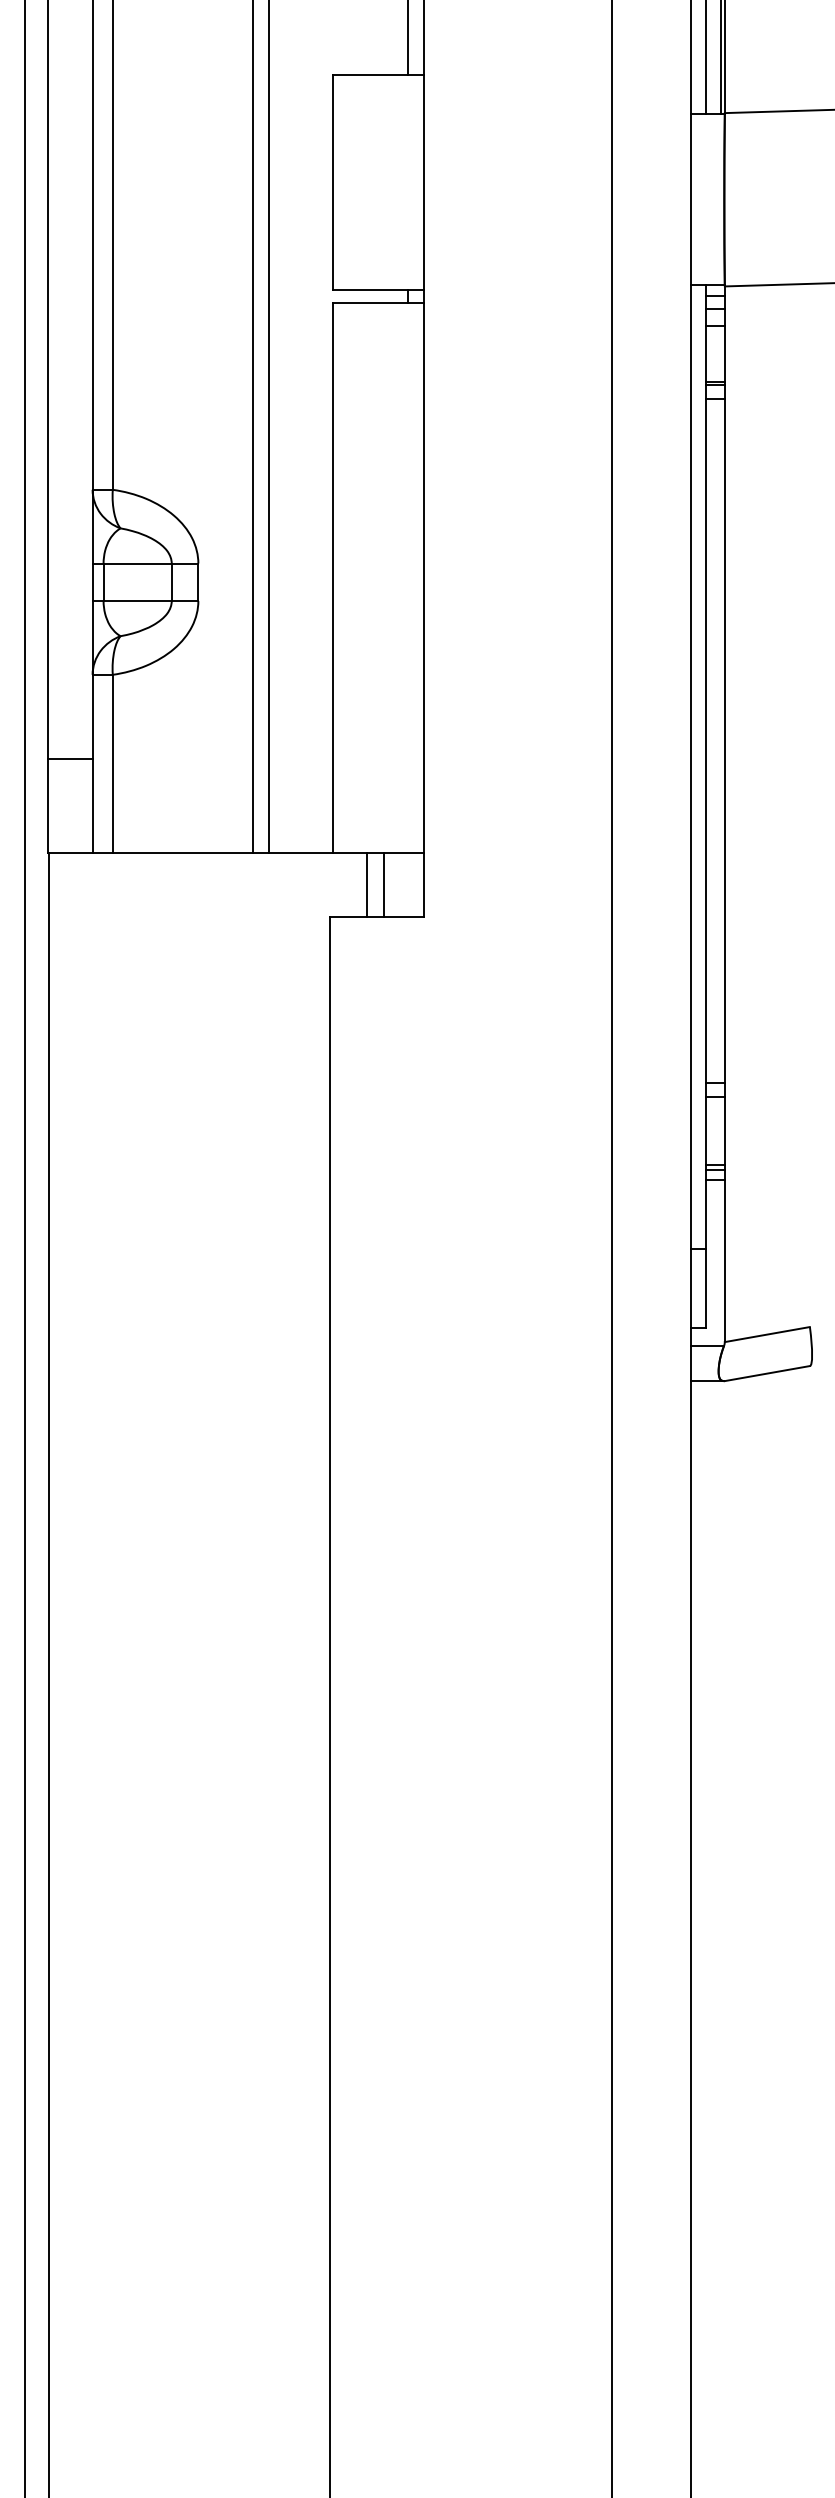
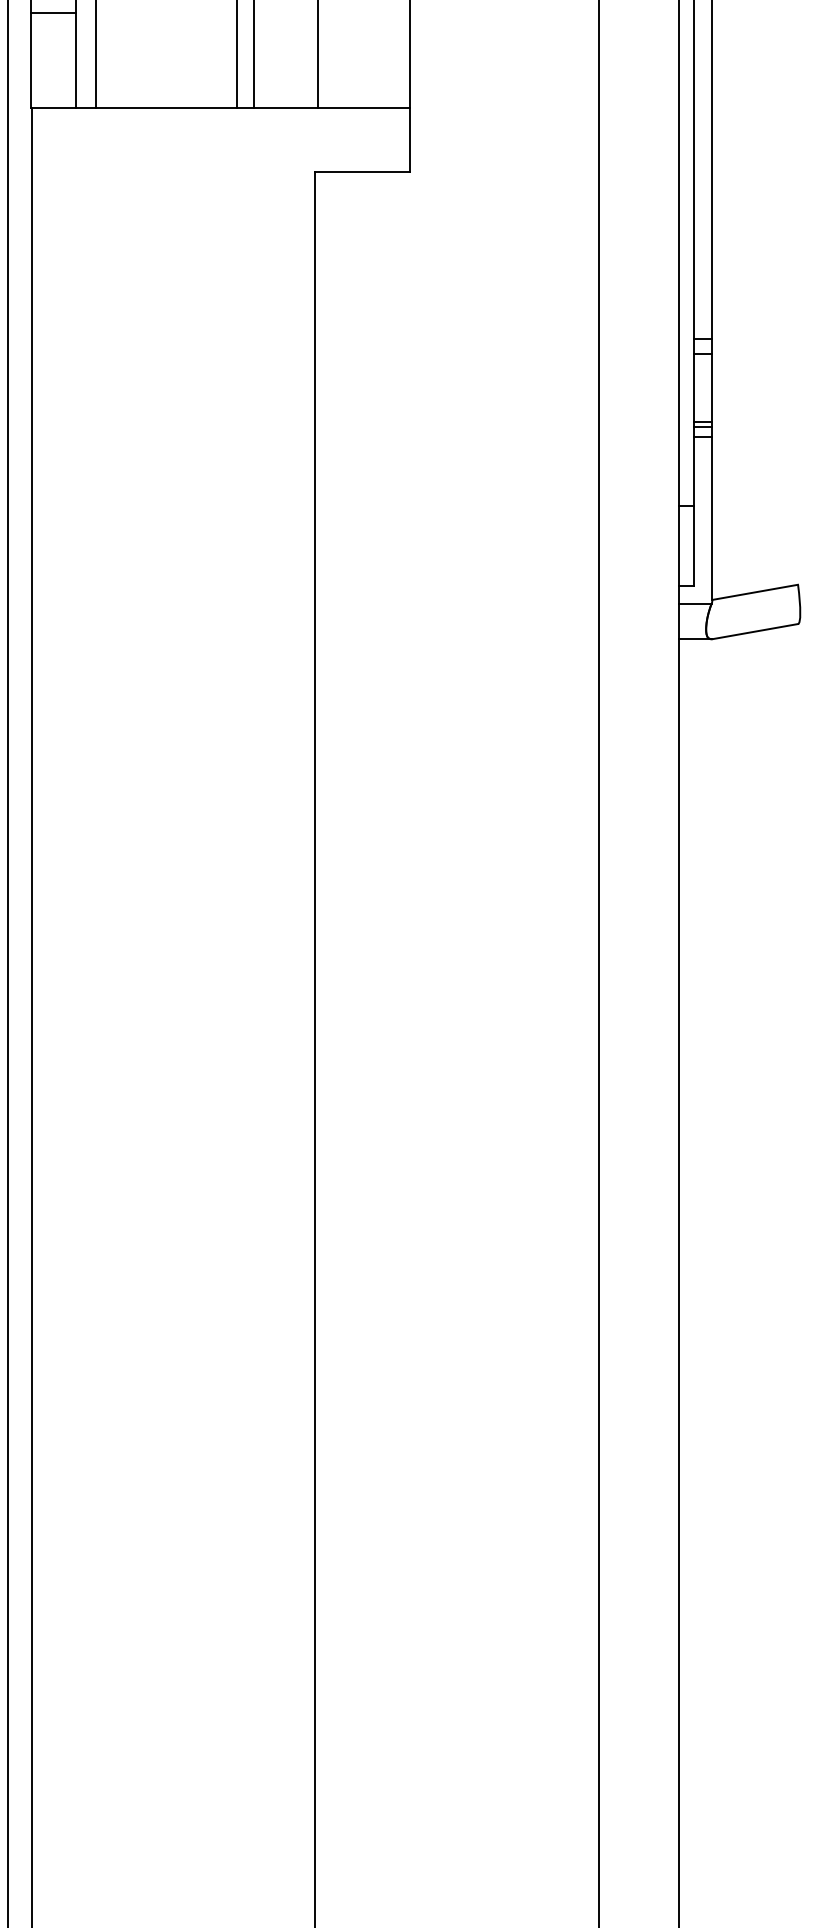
line: (367, 884) -> (352, 139), removed
line: (384, 884) -> (369, 139), removed

